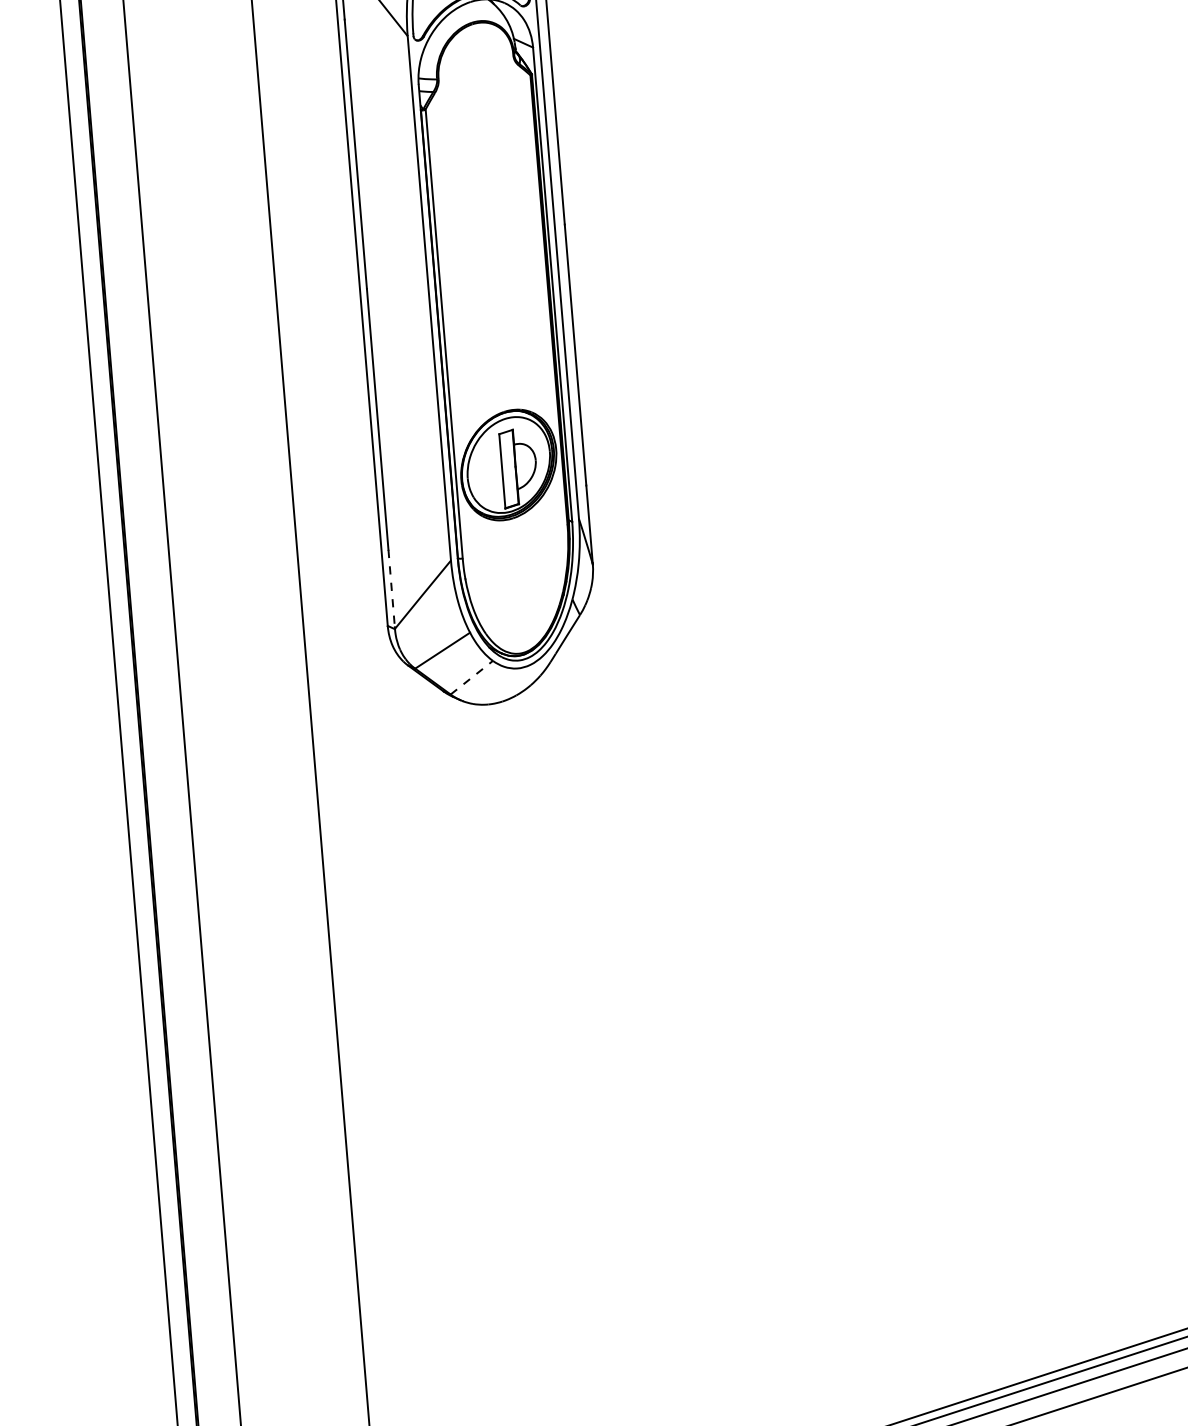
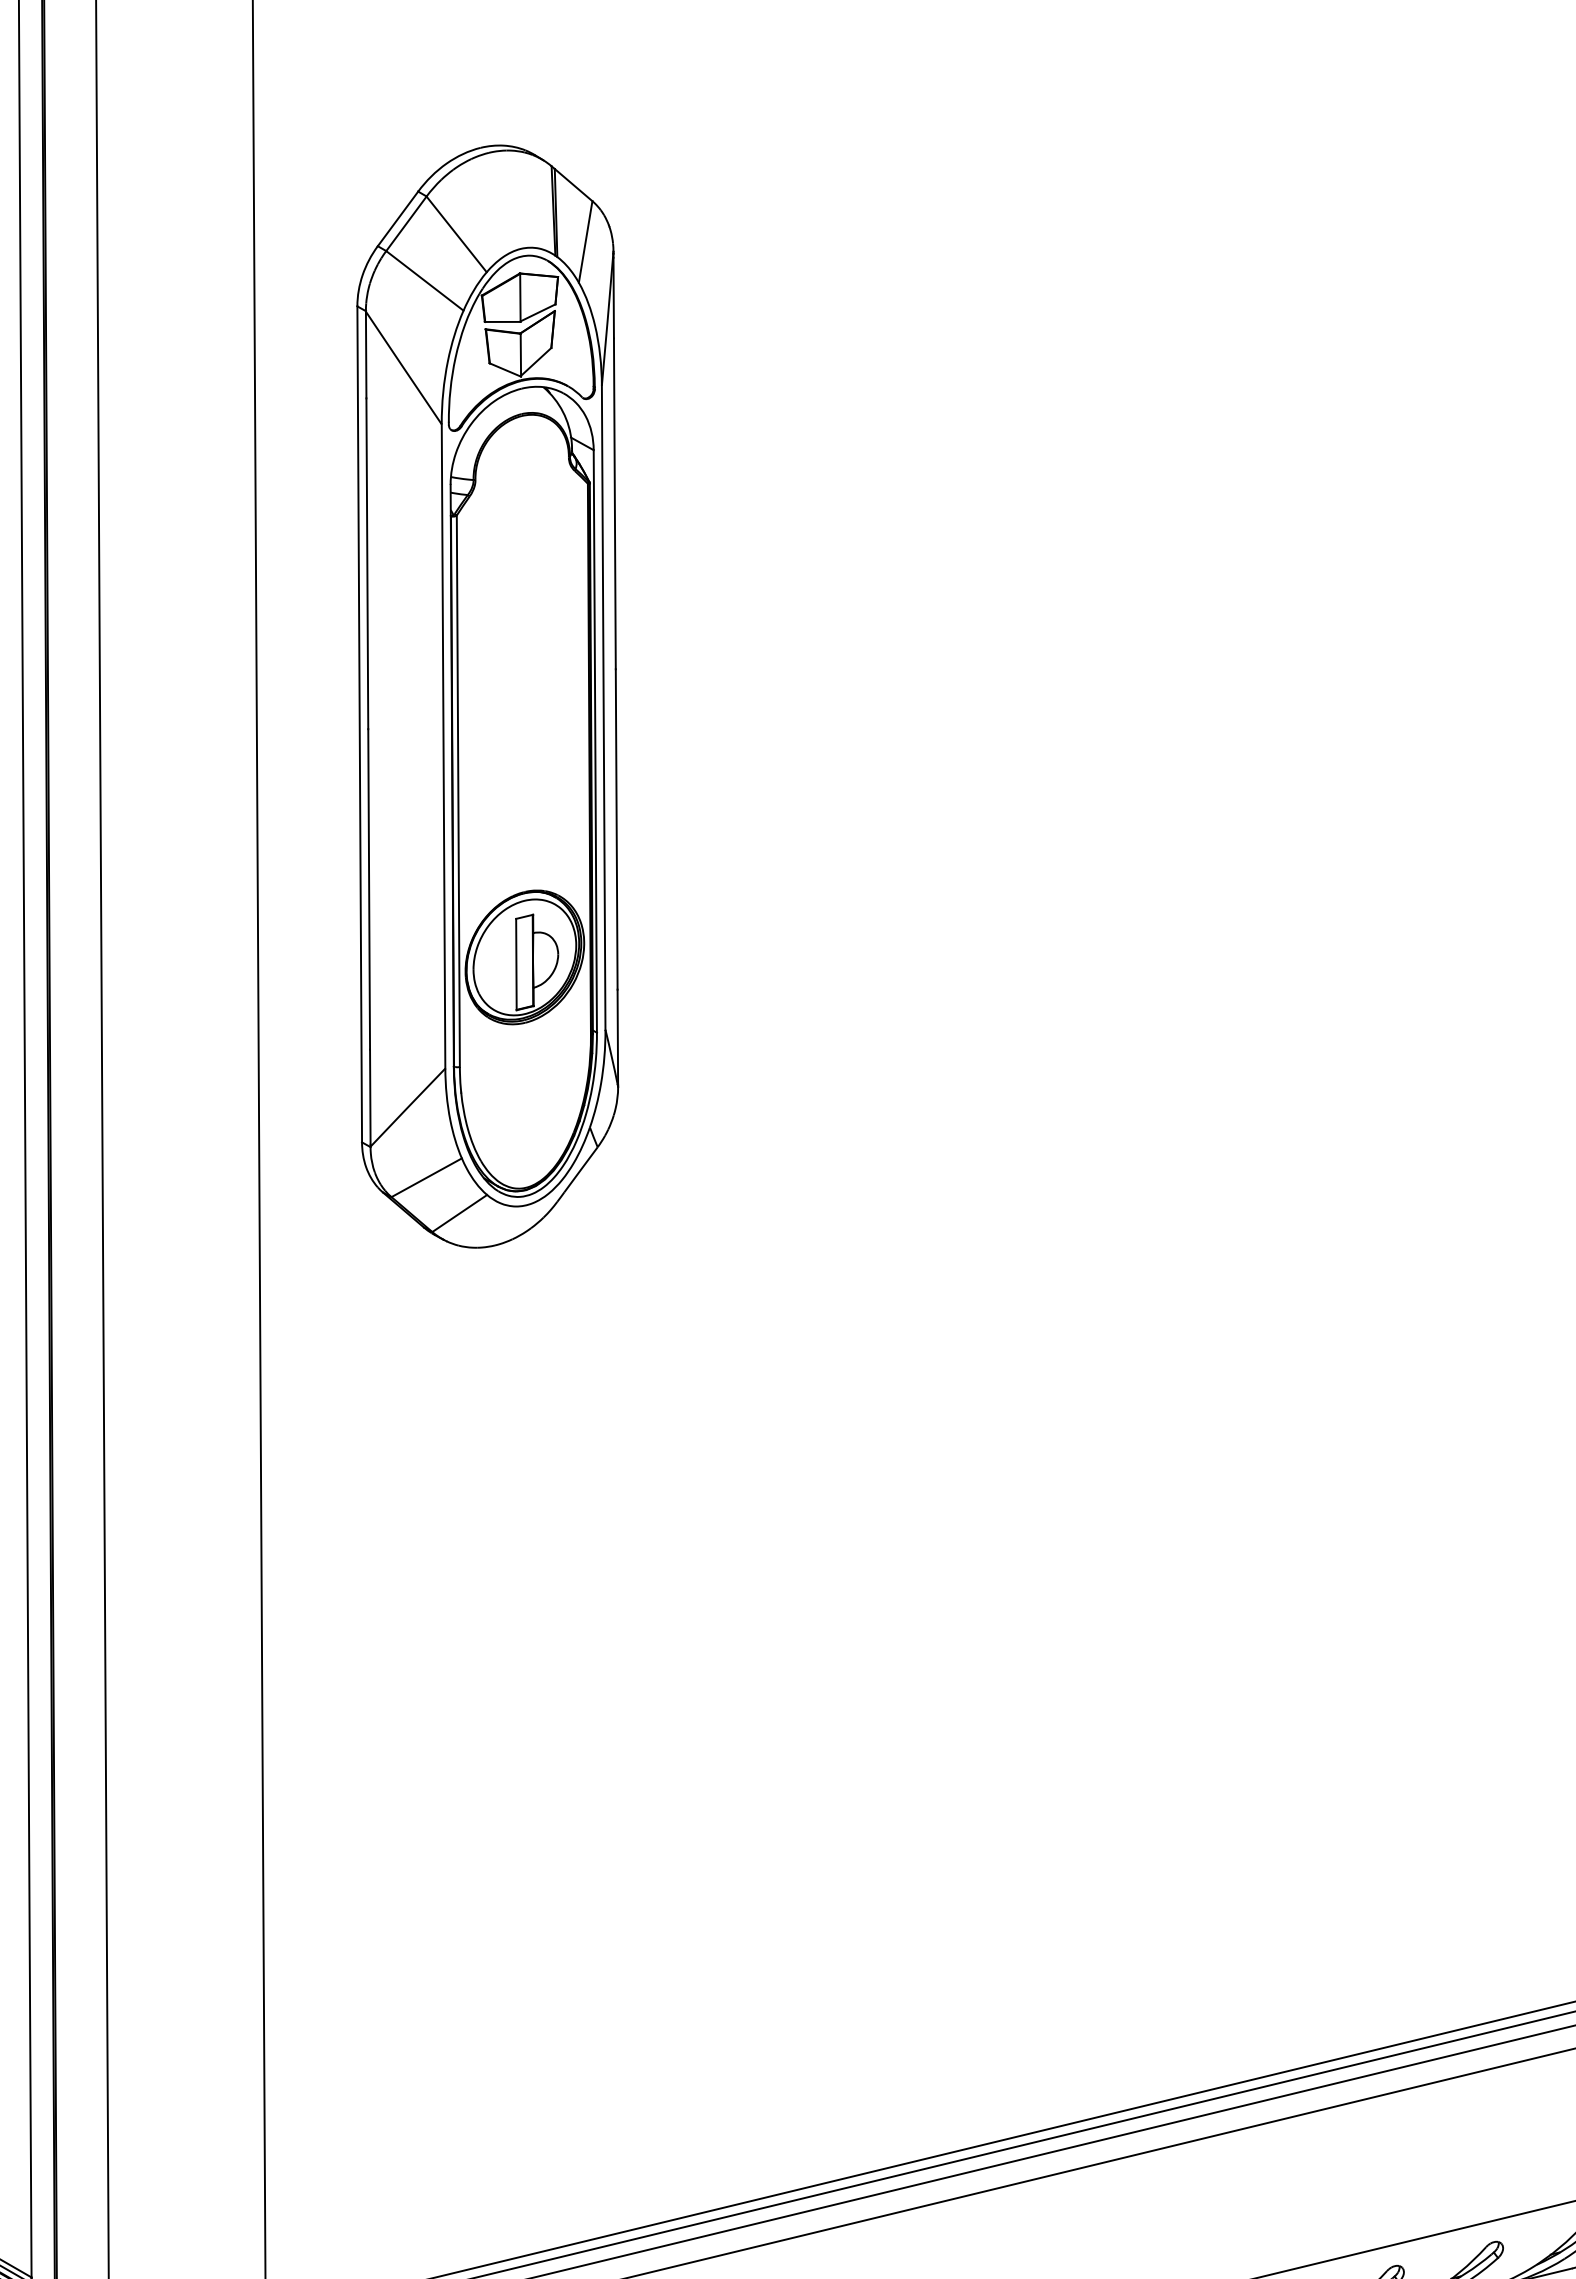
line: (391, 588) -> (370, 1097), dashed -> solid
line: (472, 677) -> (460, 1213), dashed -> solid

